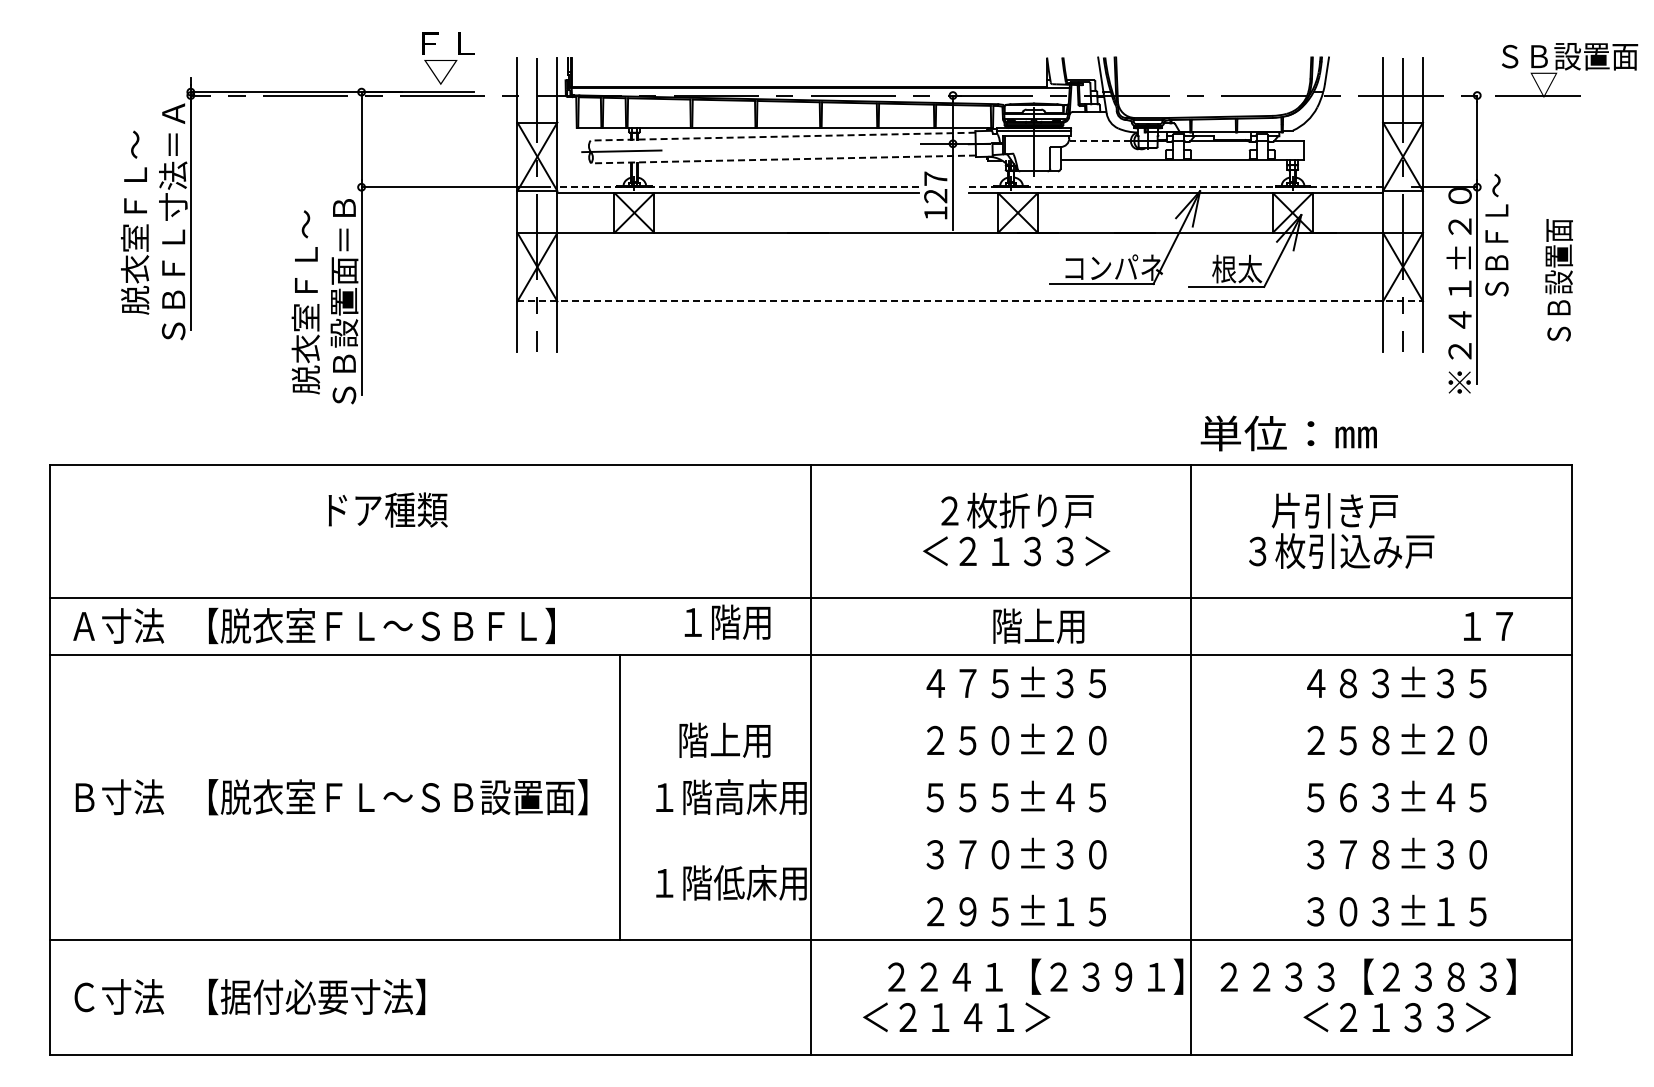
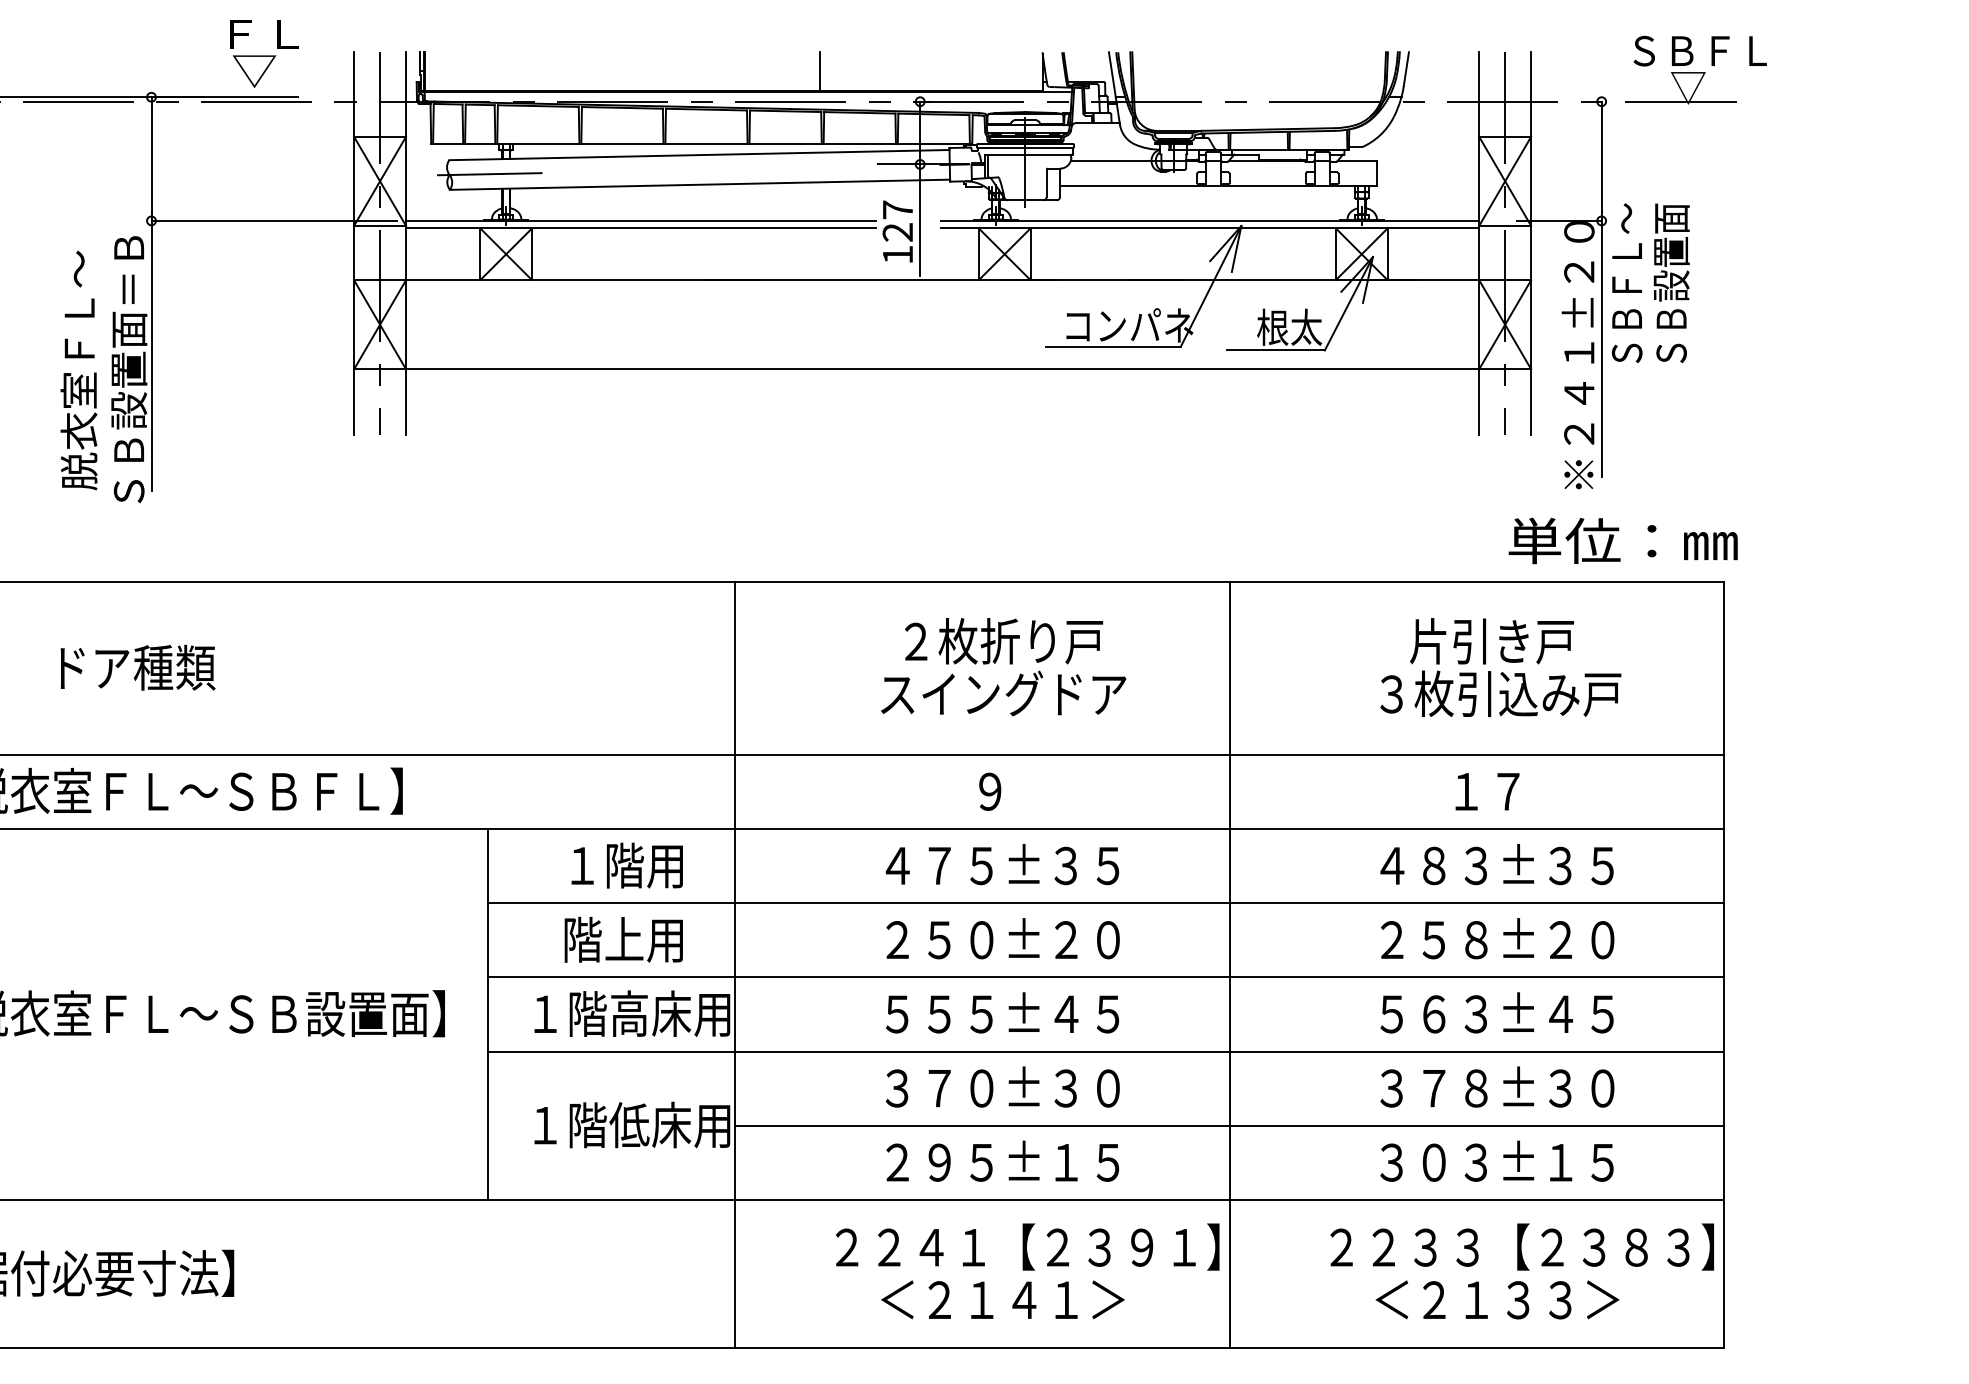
text: (1596, 56) -> (1756, 50), ＳＢ設置面 -> ＳＢＦＬ
line: (876, 72) -> (820, 71), added
line: (782, 136) -> (698, 154), dashed -> solid
line: (1099, 141) -> (1110, 161), dashed -> solid
line: (783, 159) -> (699, 184), dashed -> solid
line: (738, 187) -> (641, 221), dashed -> solid
line: (1175, 187) -> (1209, 221), dashed -> solid
text: (1558, 280) -> (1670, 283), moved
line: (970, 301) -> (942, 369), dashed -> solid
text: (1288, 433) -> (1622, 540), moved
text: (387, 509) -> (137, 667), moved
text: (1341, 530) -> (1500, 667), moved
text: (1016, 550) -> (1002, 693), ＜２１３３＞ -> スイングドア
text: (727, 621) -> (627, 864), moved
text: (1038, 625) -> (1031, 790), 階上用 -> ９
text: (1488, 626) -> (1487, 791), moved
line: (1095, 712) -> (1105, 903), added
line: (1095, 769) -> (1105, 977), added
line: (1095, 826) -> (1105, 1051), added
line: (1190, 883) -> (1228, 1125), added
text: (1367, 976) -> (1521, 1246), moved
text: (956, 1017) -> (1002, 1300), moved

